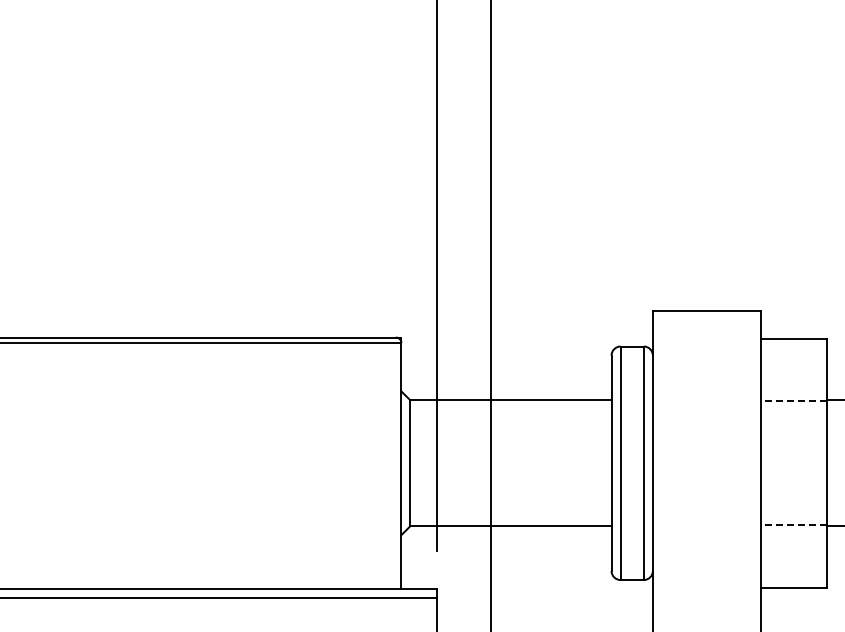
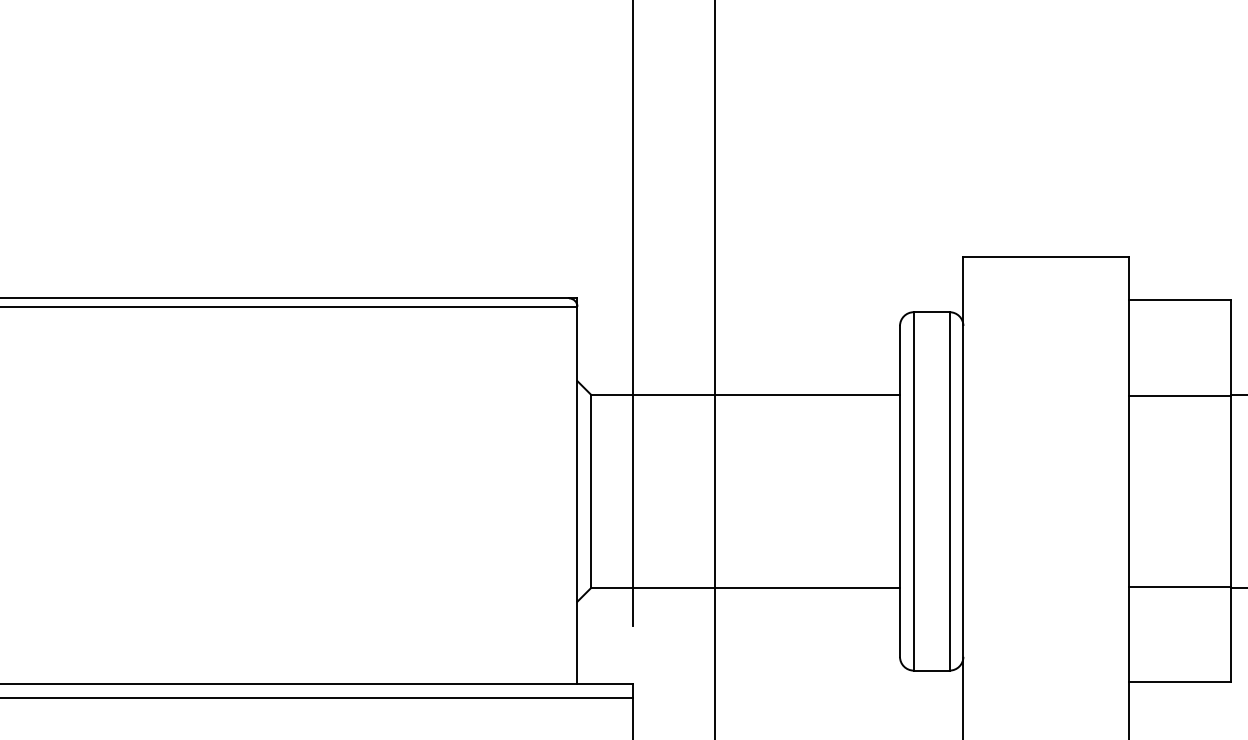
line: (793, 401) -> (1179, 396), dashed -> solid
line: (793, 525) -> (1179, 586), dashed -> solid

